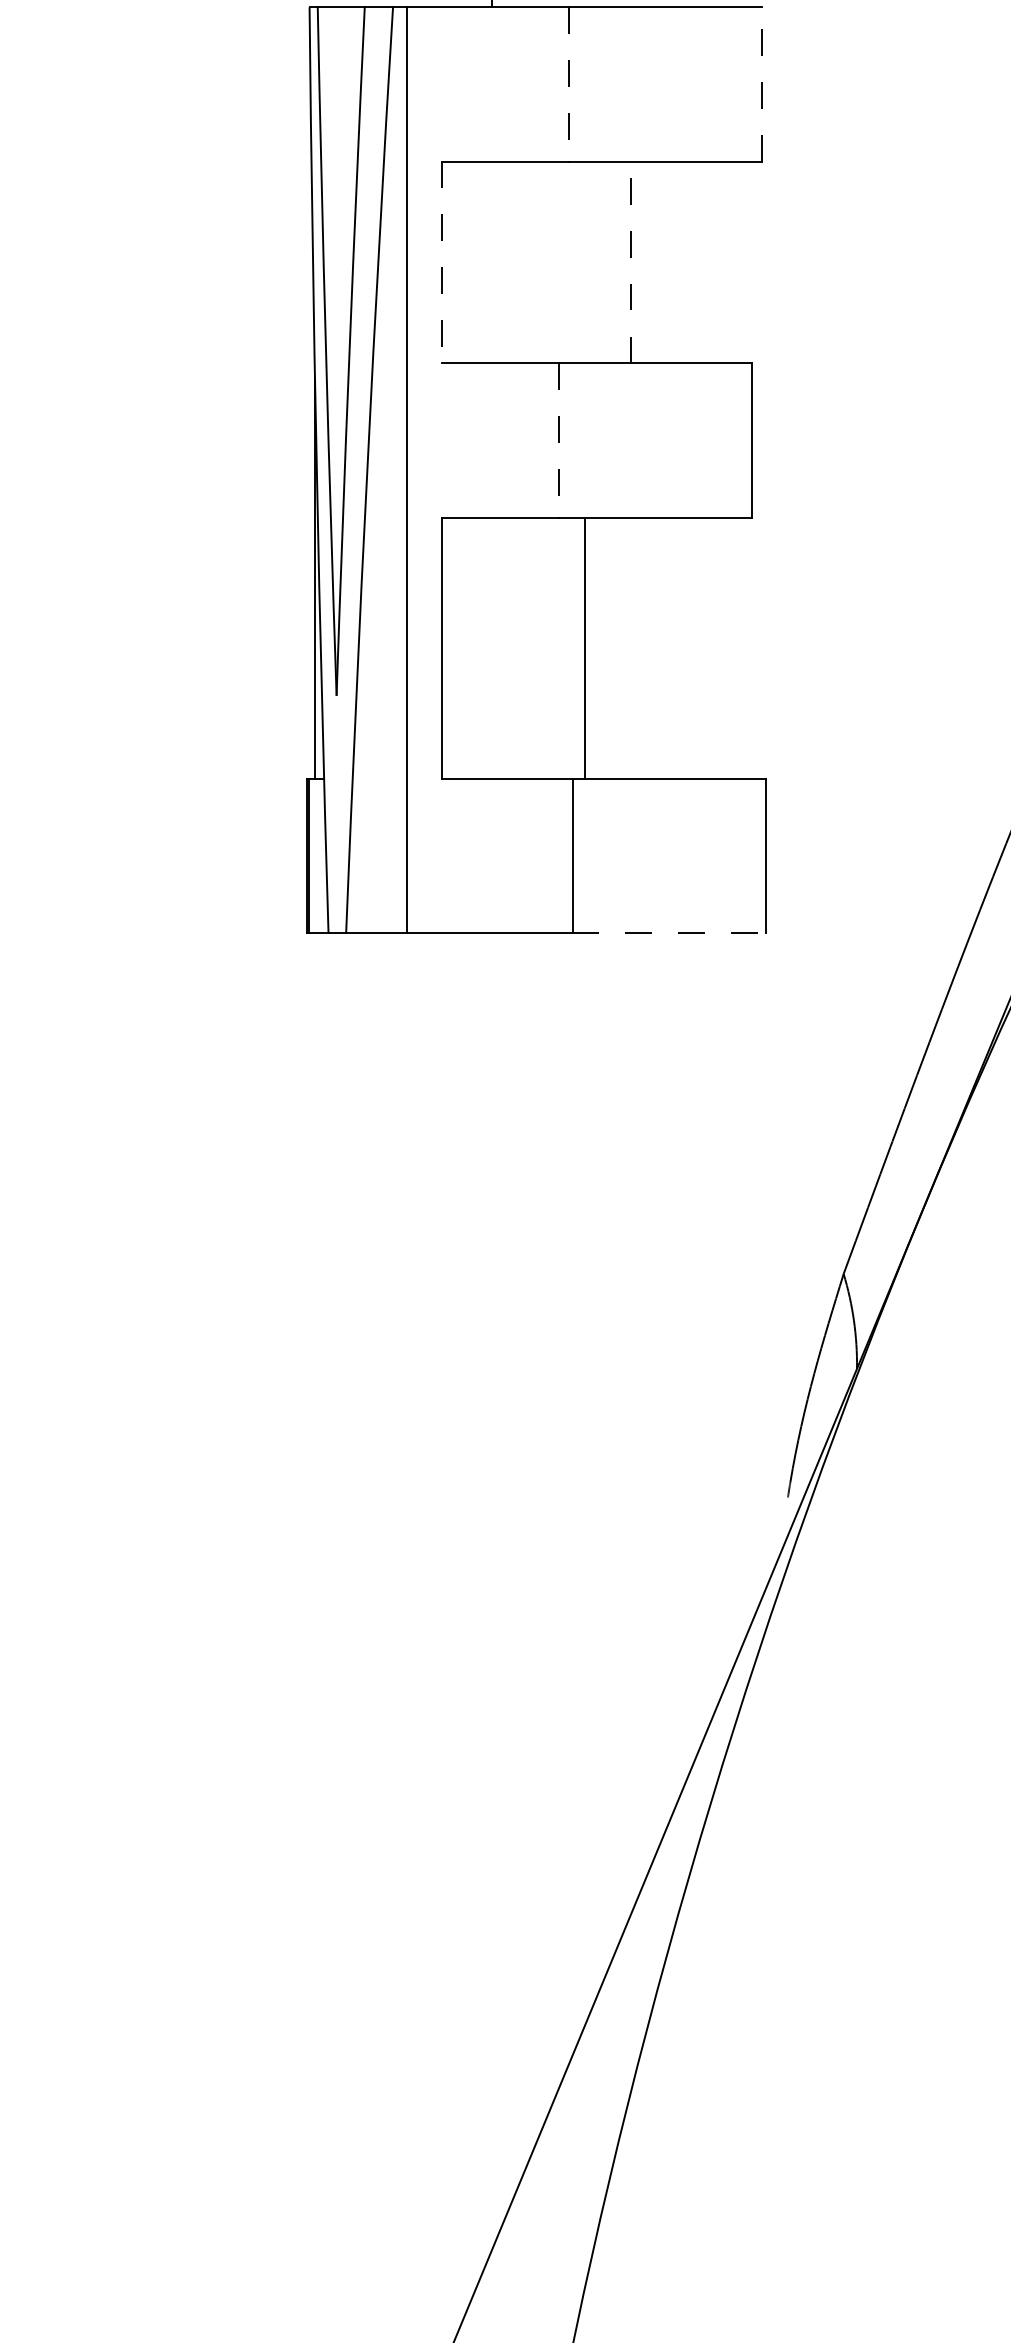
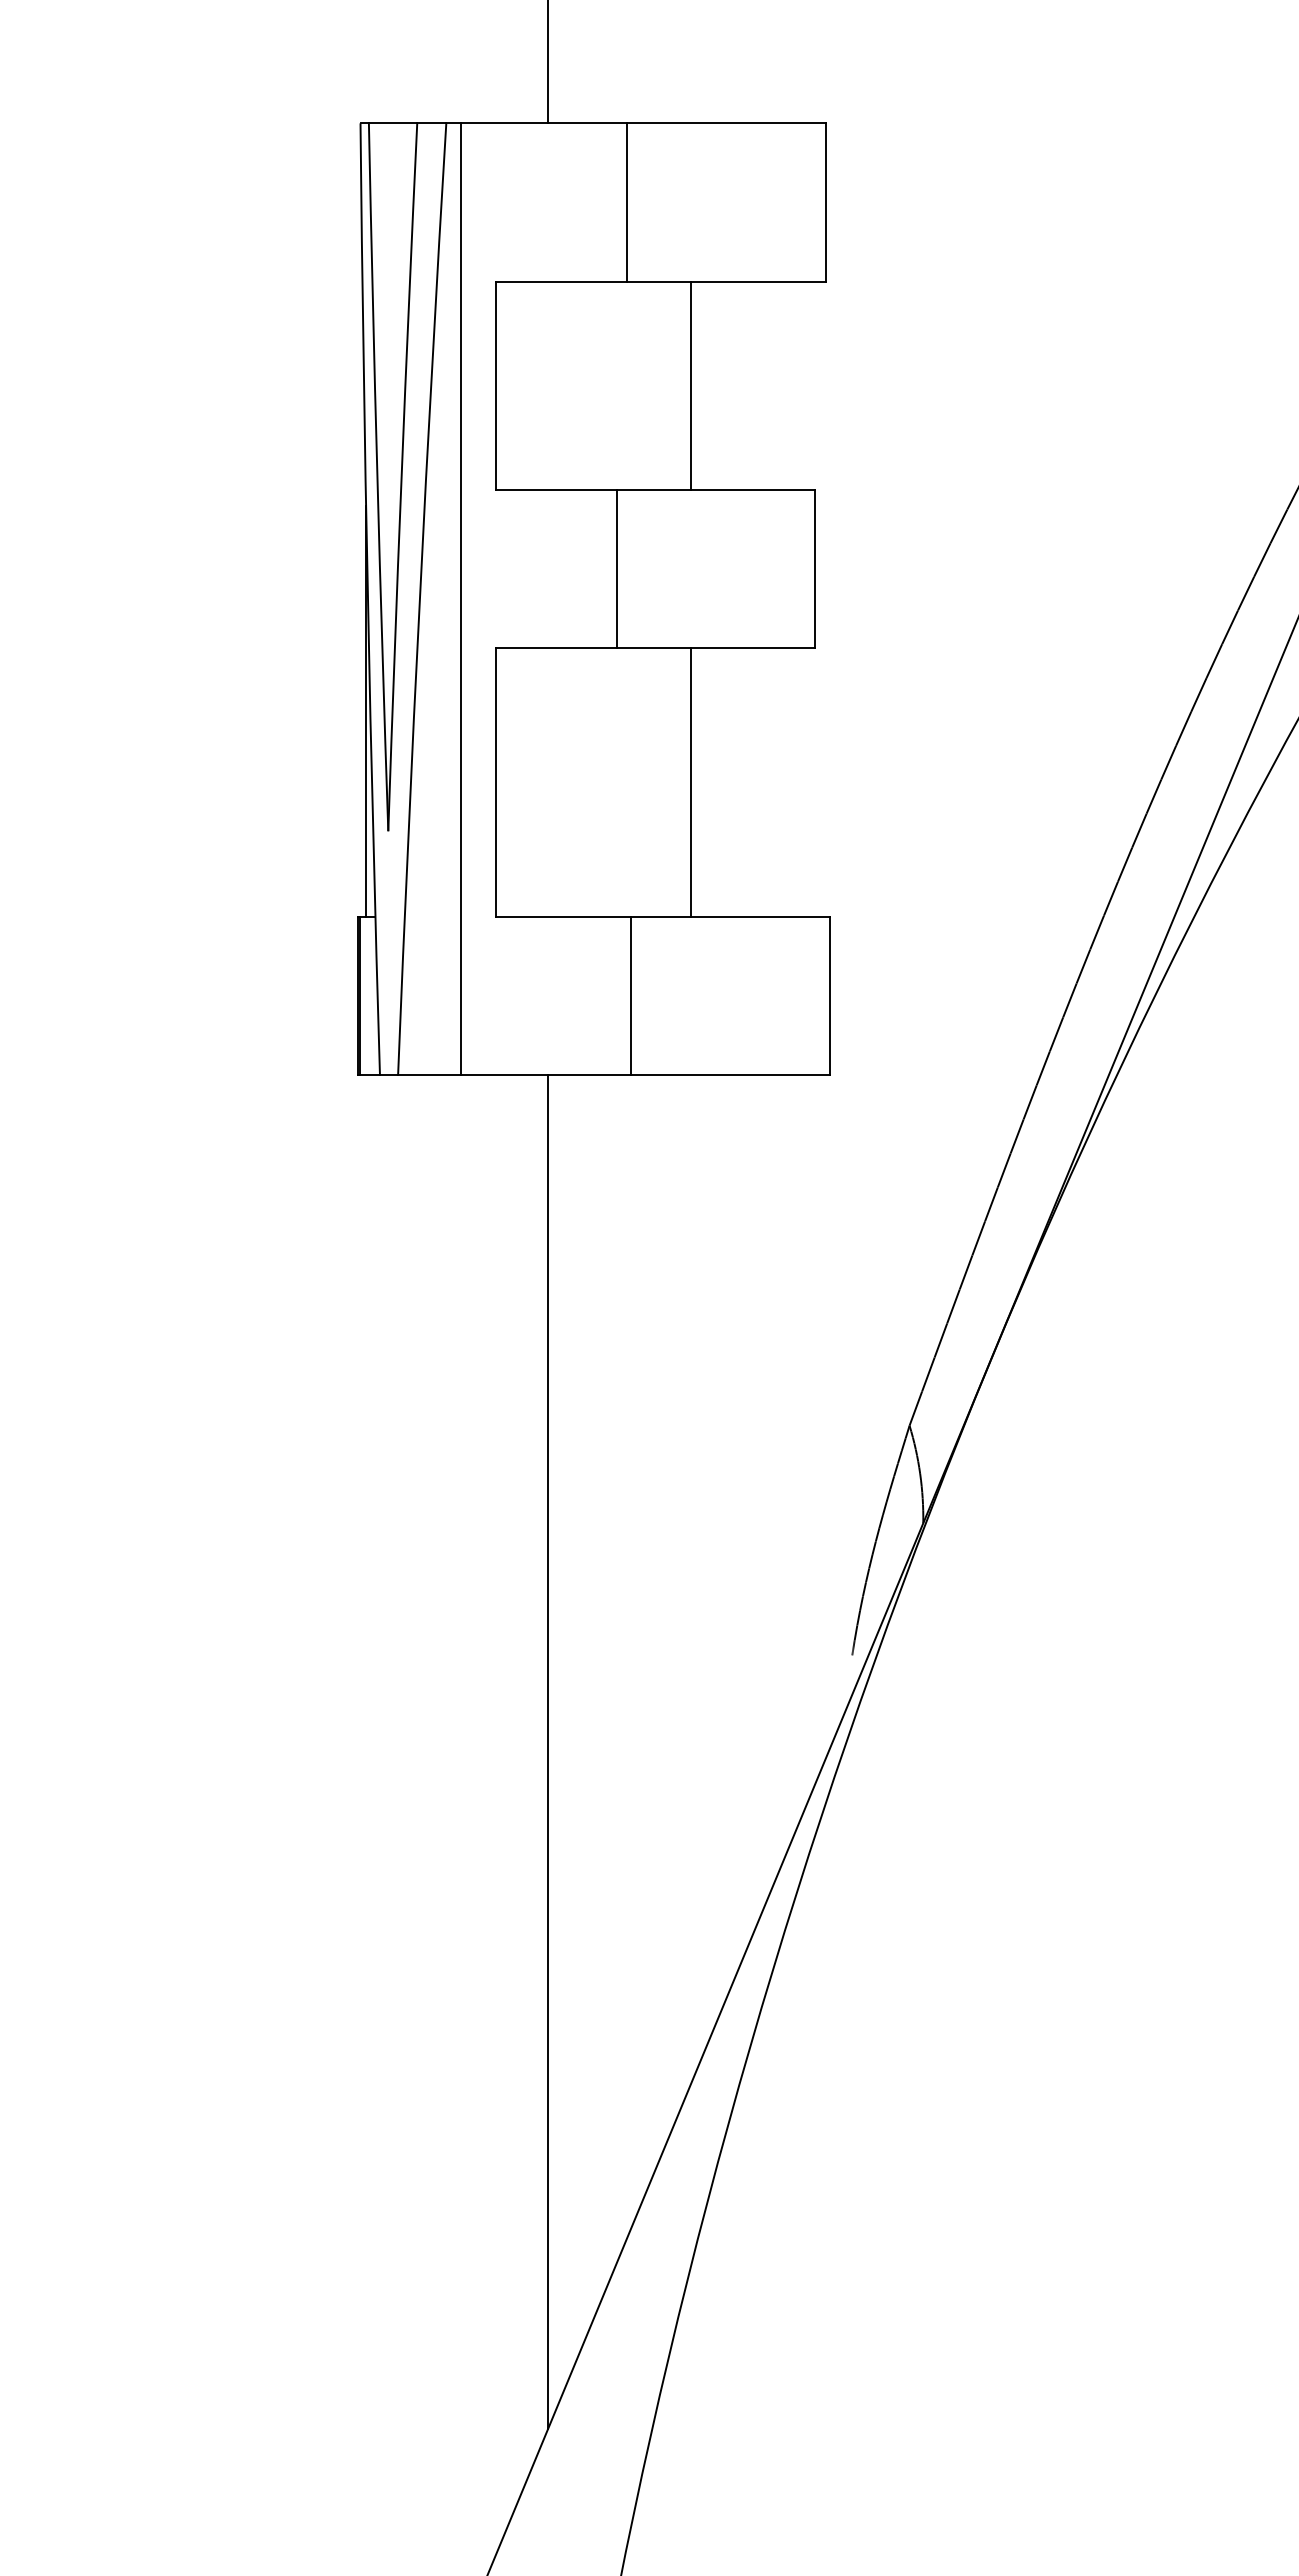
line: (761, 84) -> (825, 202), dashed -> solid
line: (569, 85) -> (627, 203), dashed -> solid
line: (441, 262) -> (496, 385), dashed -> solid
line: (630, 262) -> (690, 385), dashed -> solid
line: (558, 441) -> (616, 569), dashed -> solid
line: (584, 648) -> (690, 782), moved
line: (669, 933) -> (730, 1075), dashed -> solid
line: (492, 1590) -> (548, 1751), added

